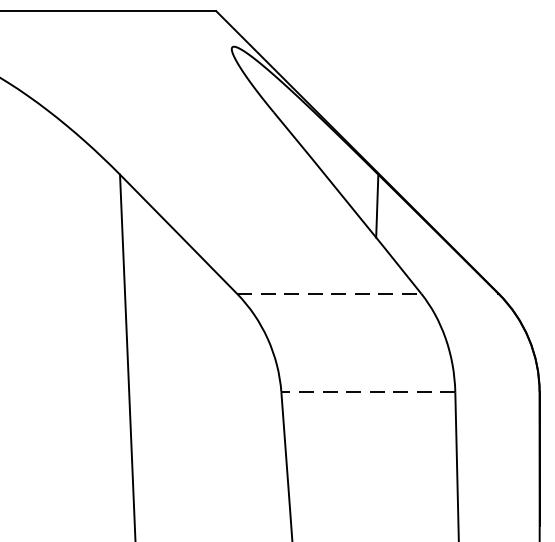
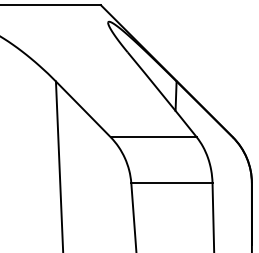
line: (331, 294) -> (154, 137), dashed -> solid
line: (367, 393) -> (171, 183), dashed -> solid

